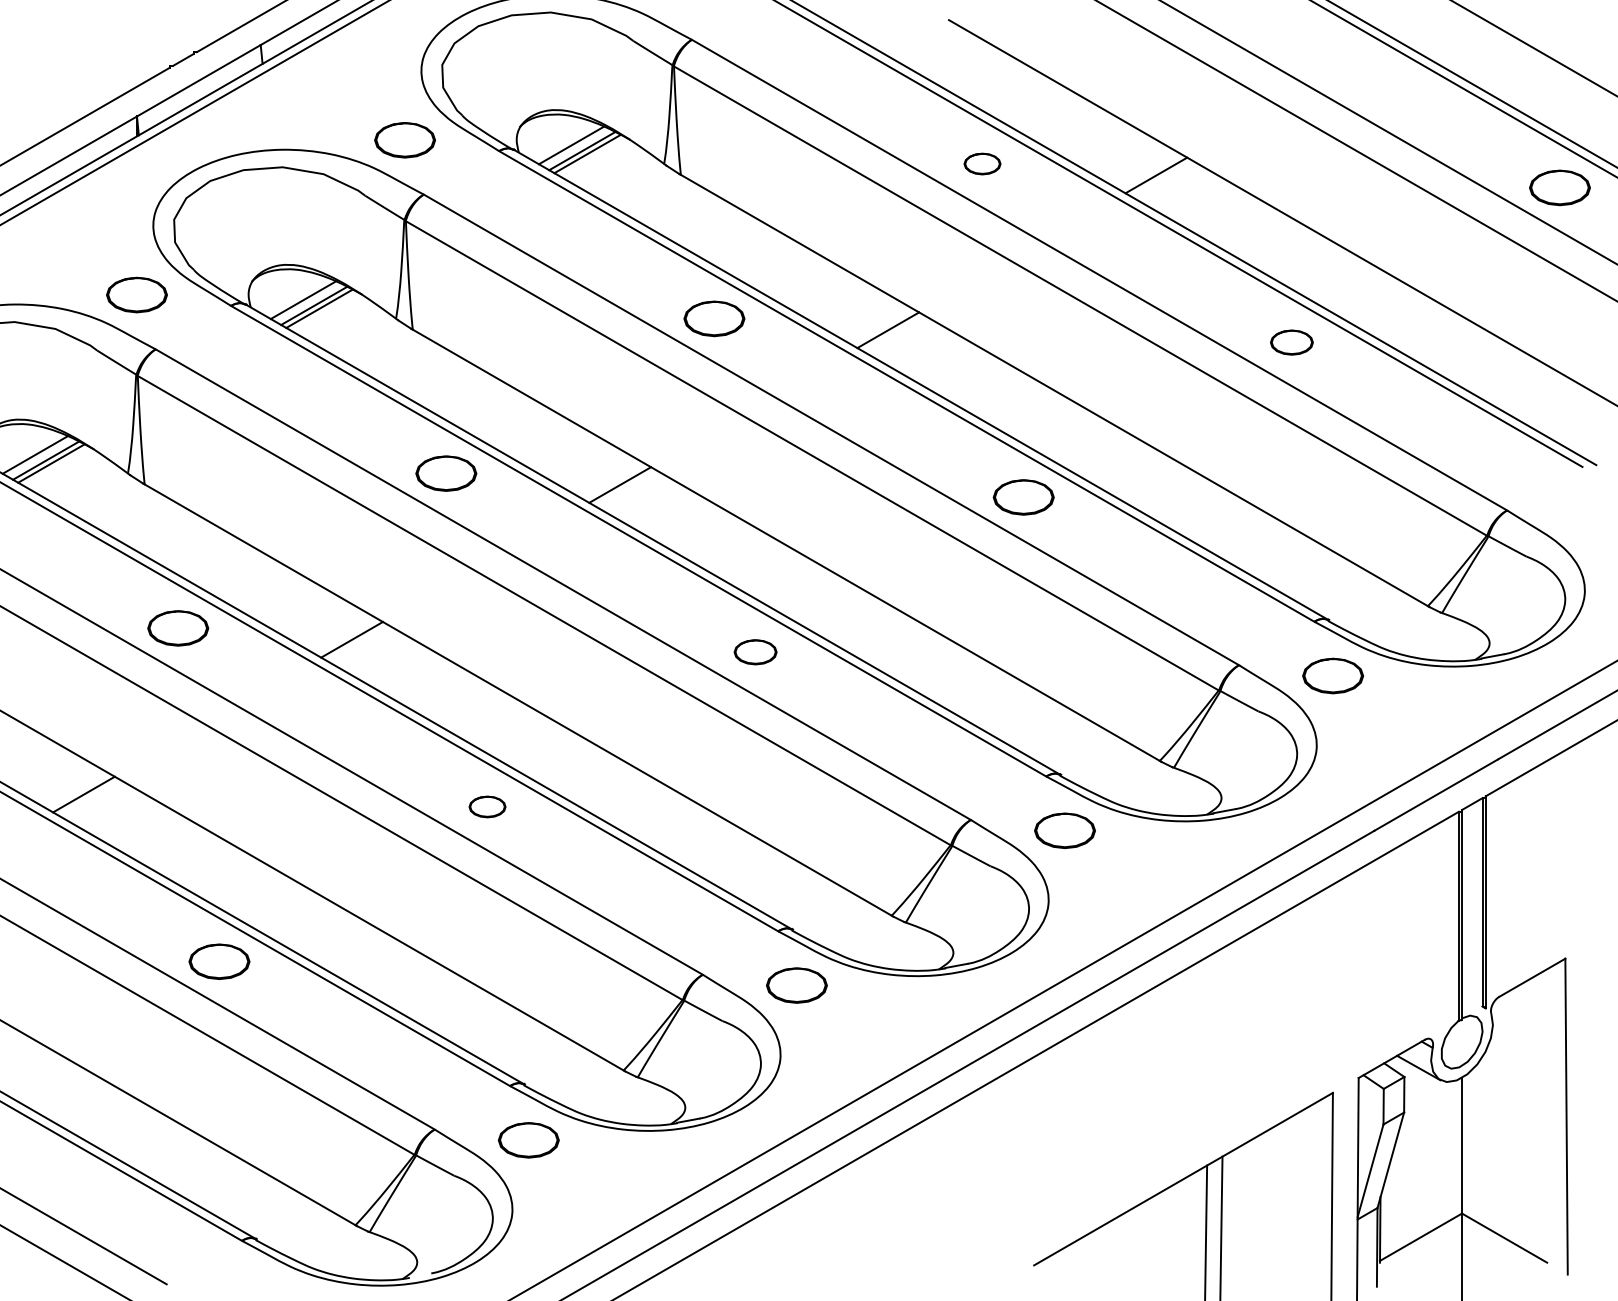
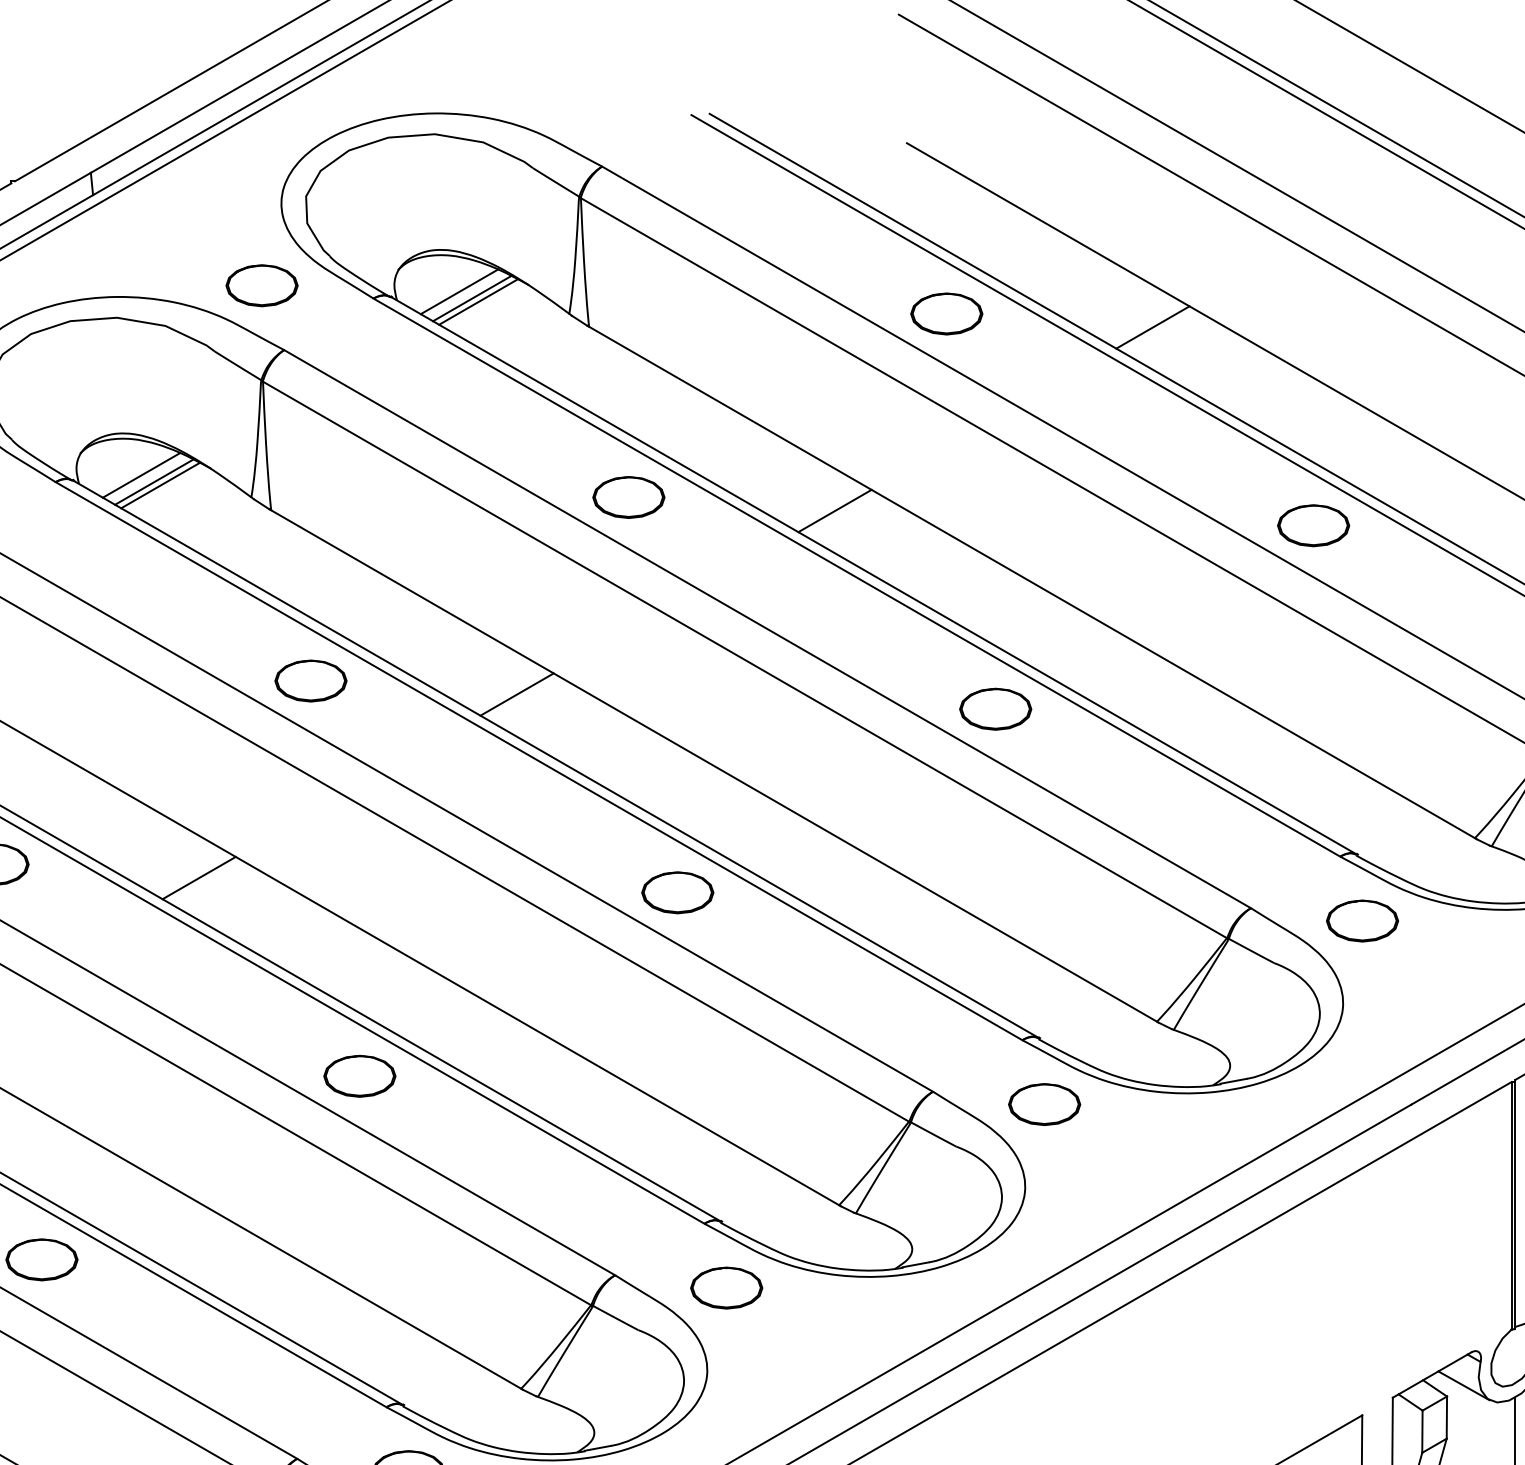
part: (982, 163) -> (946, 313), size x1.67
part: (1291, 342) -> (1313, 525), size x1.43
part: (755, 652) -> (677, 893), size x1.43
part: (487, 806) -> (359, 1075), size x1.67

